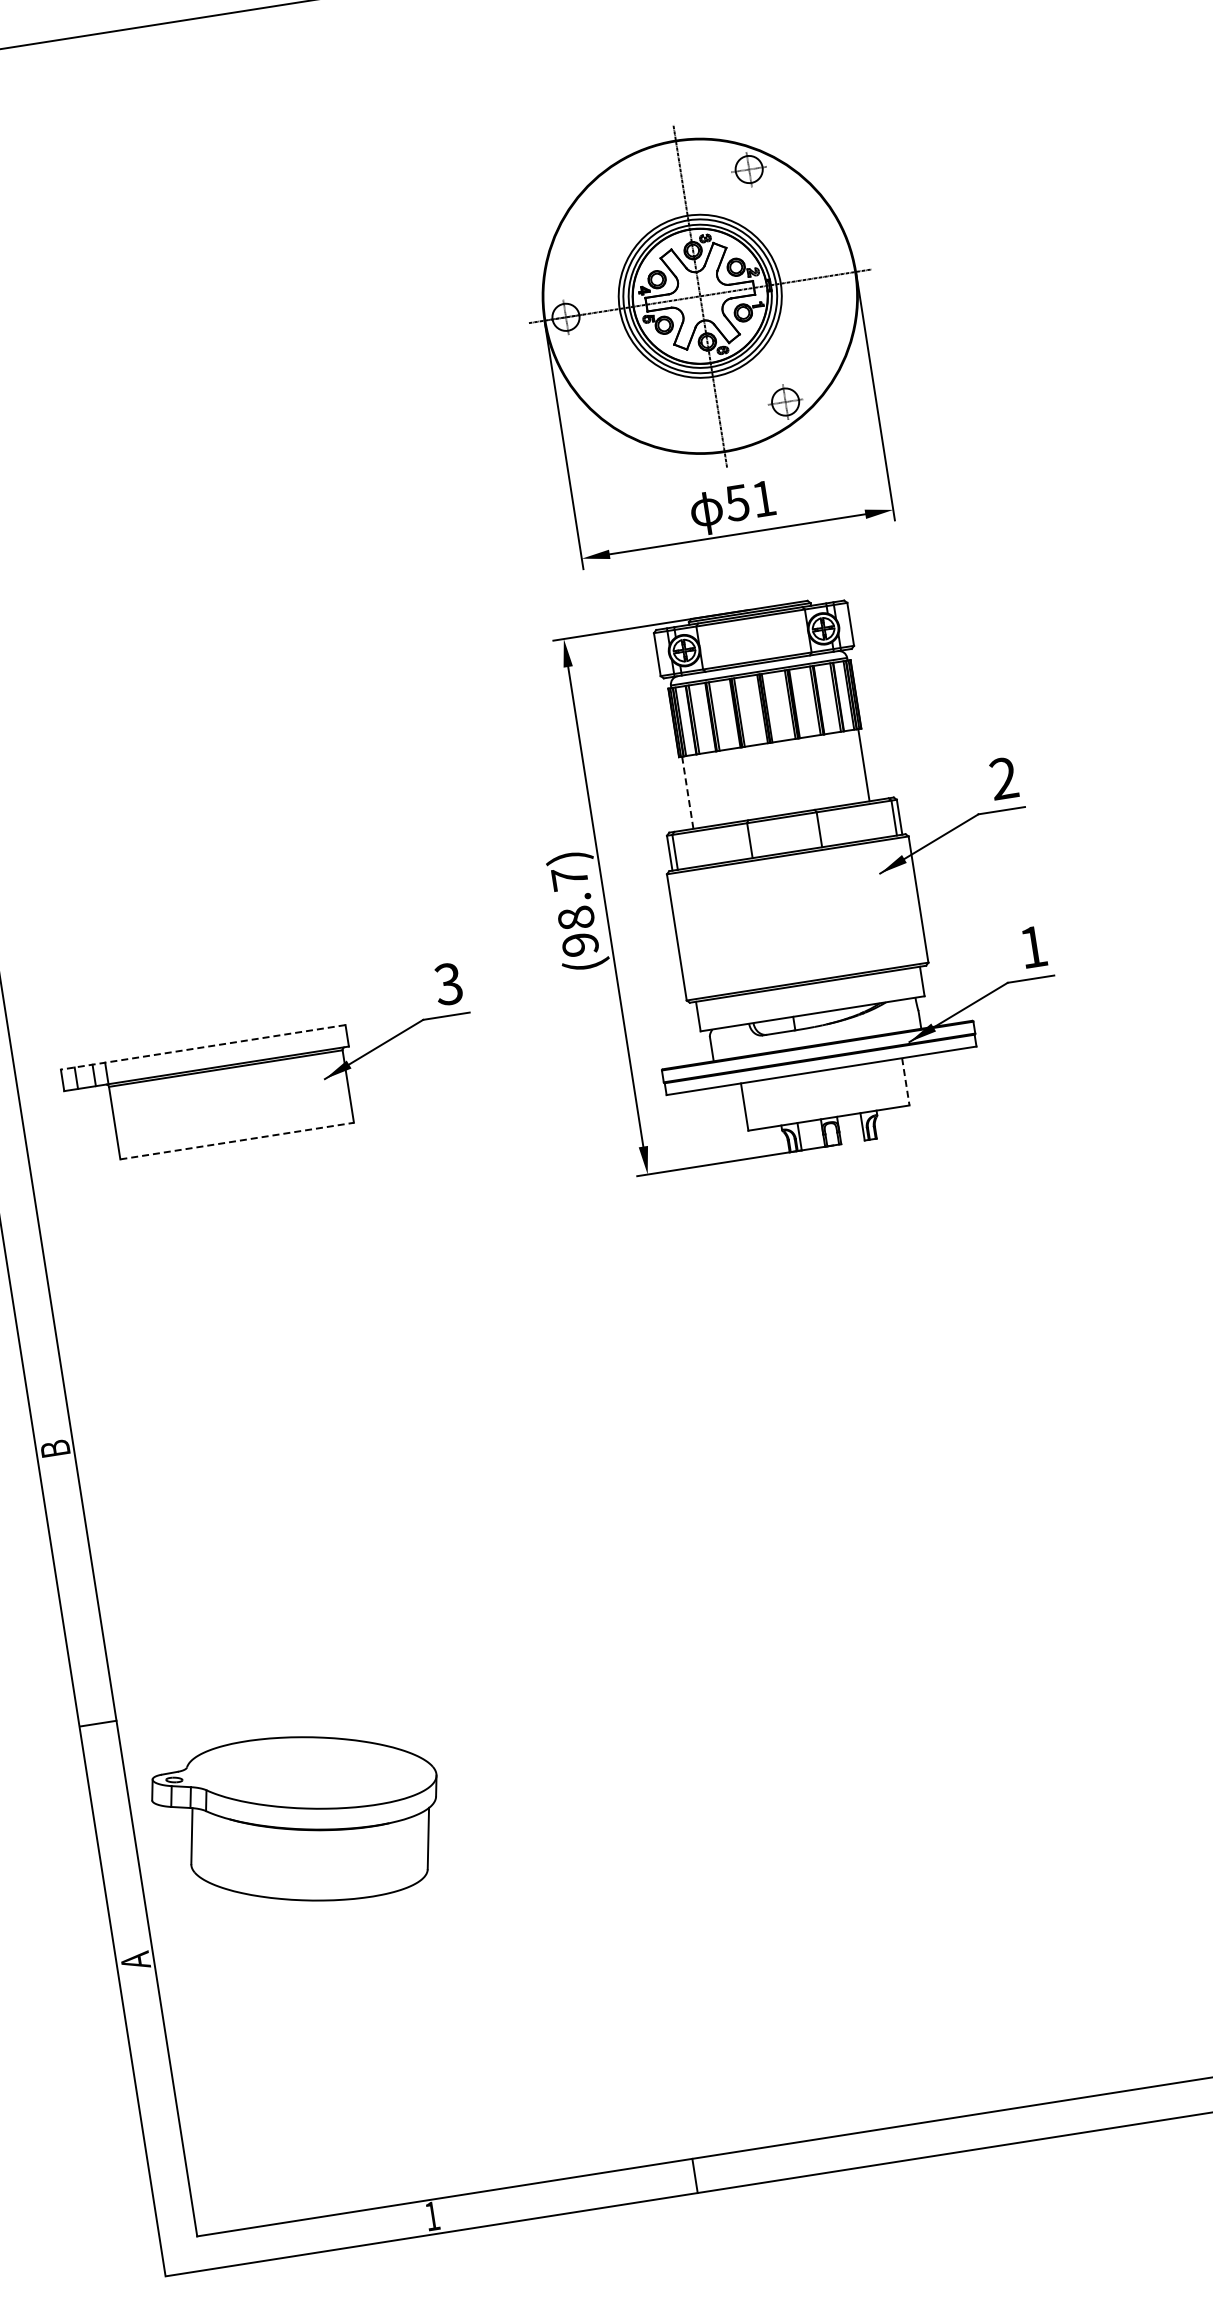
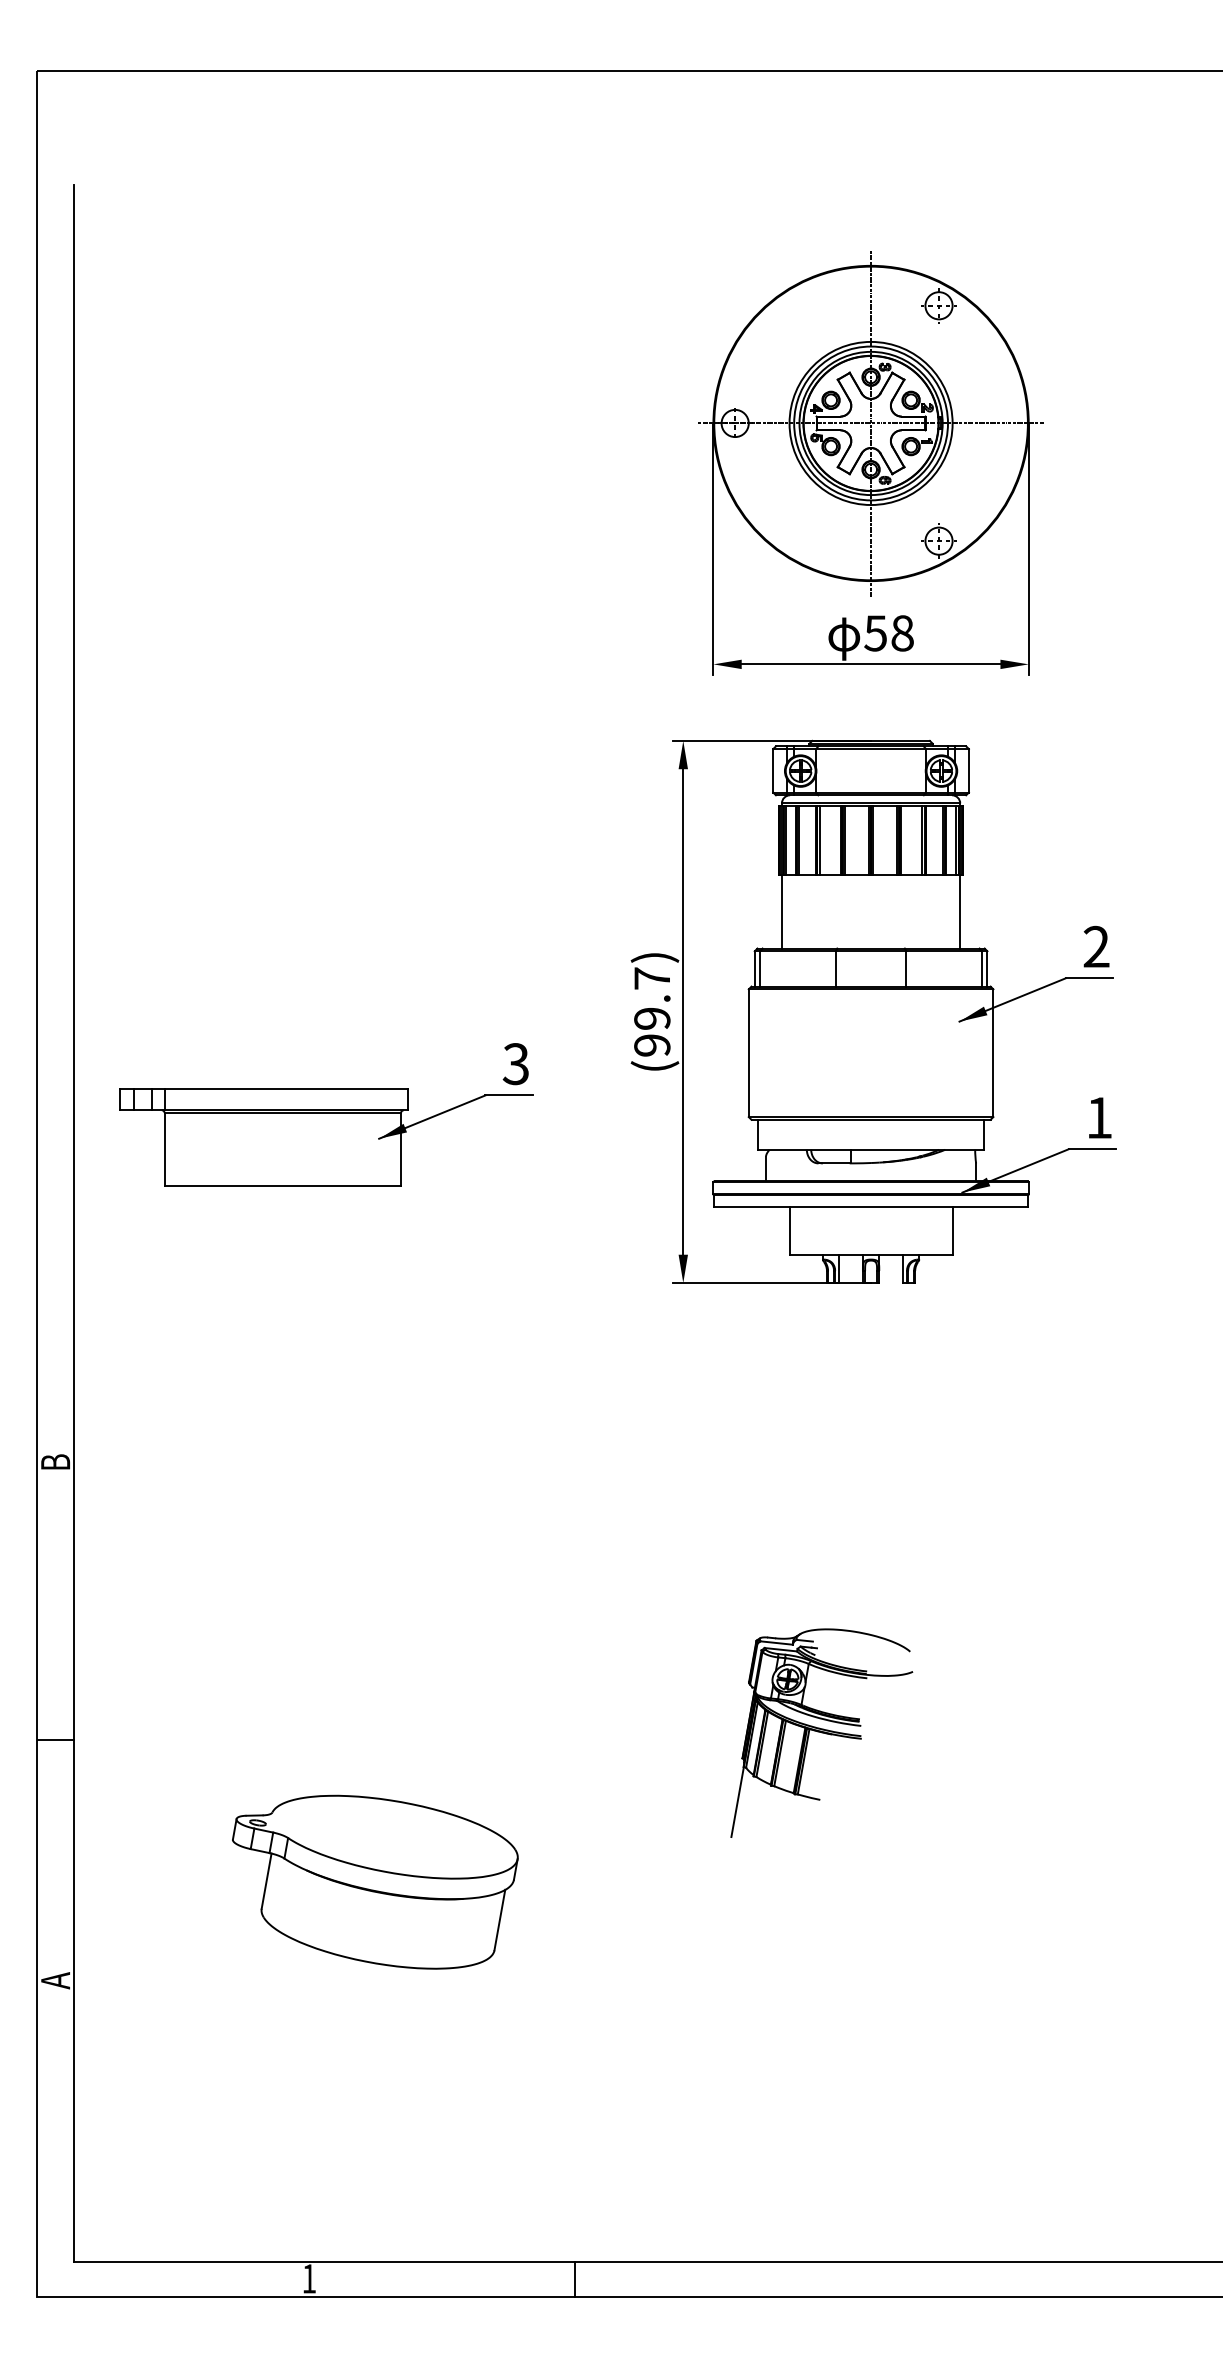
text: (763, 498) -> (902, 633), 51 -> 58
line: (687, 793) -> (781, 912), dashed -> solid
text: (576, 918) -> (652, 1018), (98.7) -> (99.7)
line: (202, 1047) -> (263, 1088), dashed -> solid
line: (905, 1082) -> (952, 1231), dashed -> solid
line: (237, 1141) -> (283, 1186), dashed -> solid
part: (853, 1597) -> (821, 1732), added
part: (299, 1819) -> (375, 1881), moved

